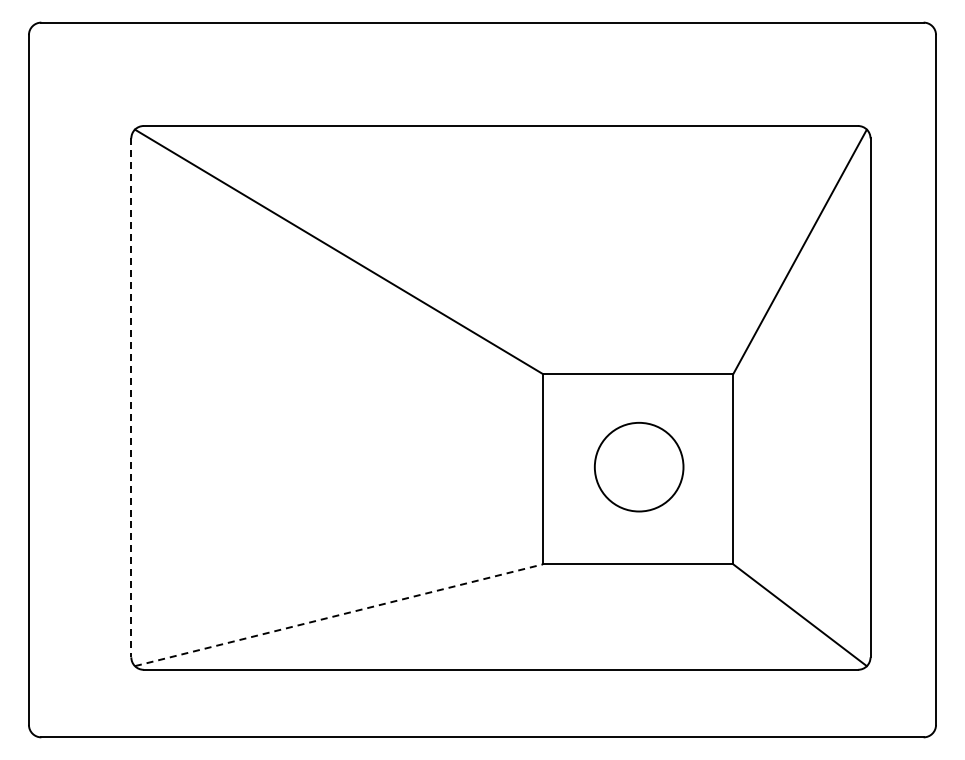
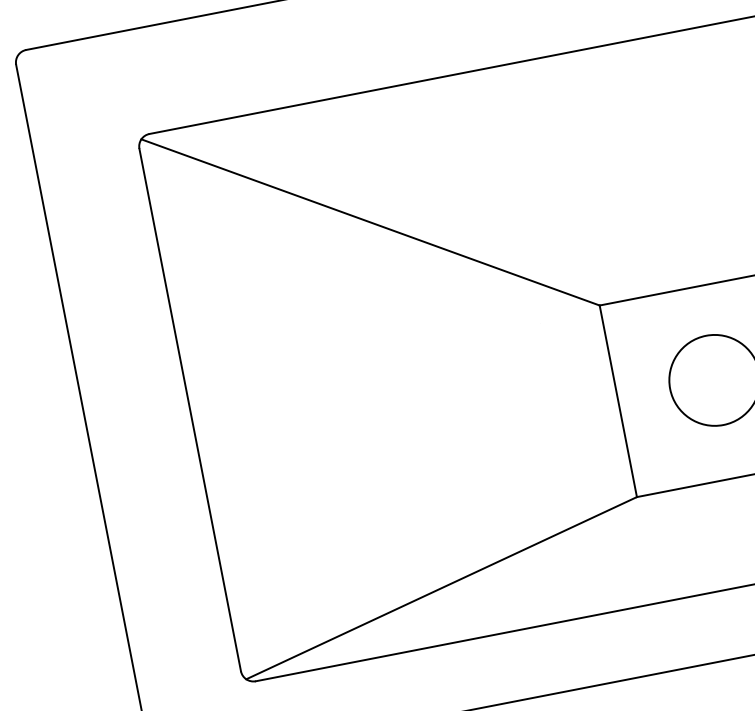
line: (131, 398) -> (190, 410), dashed -> solid
line: (339, 615) -> (442, 588), dashed -> solid

